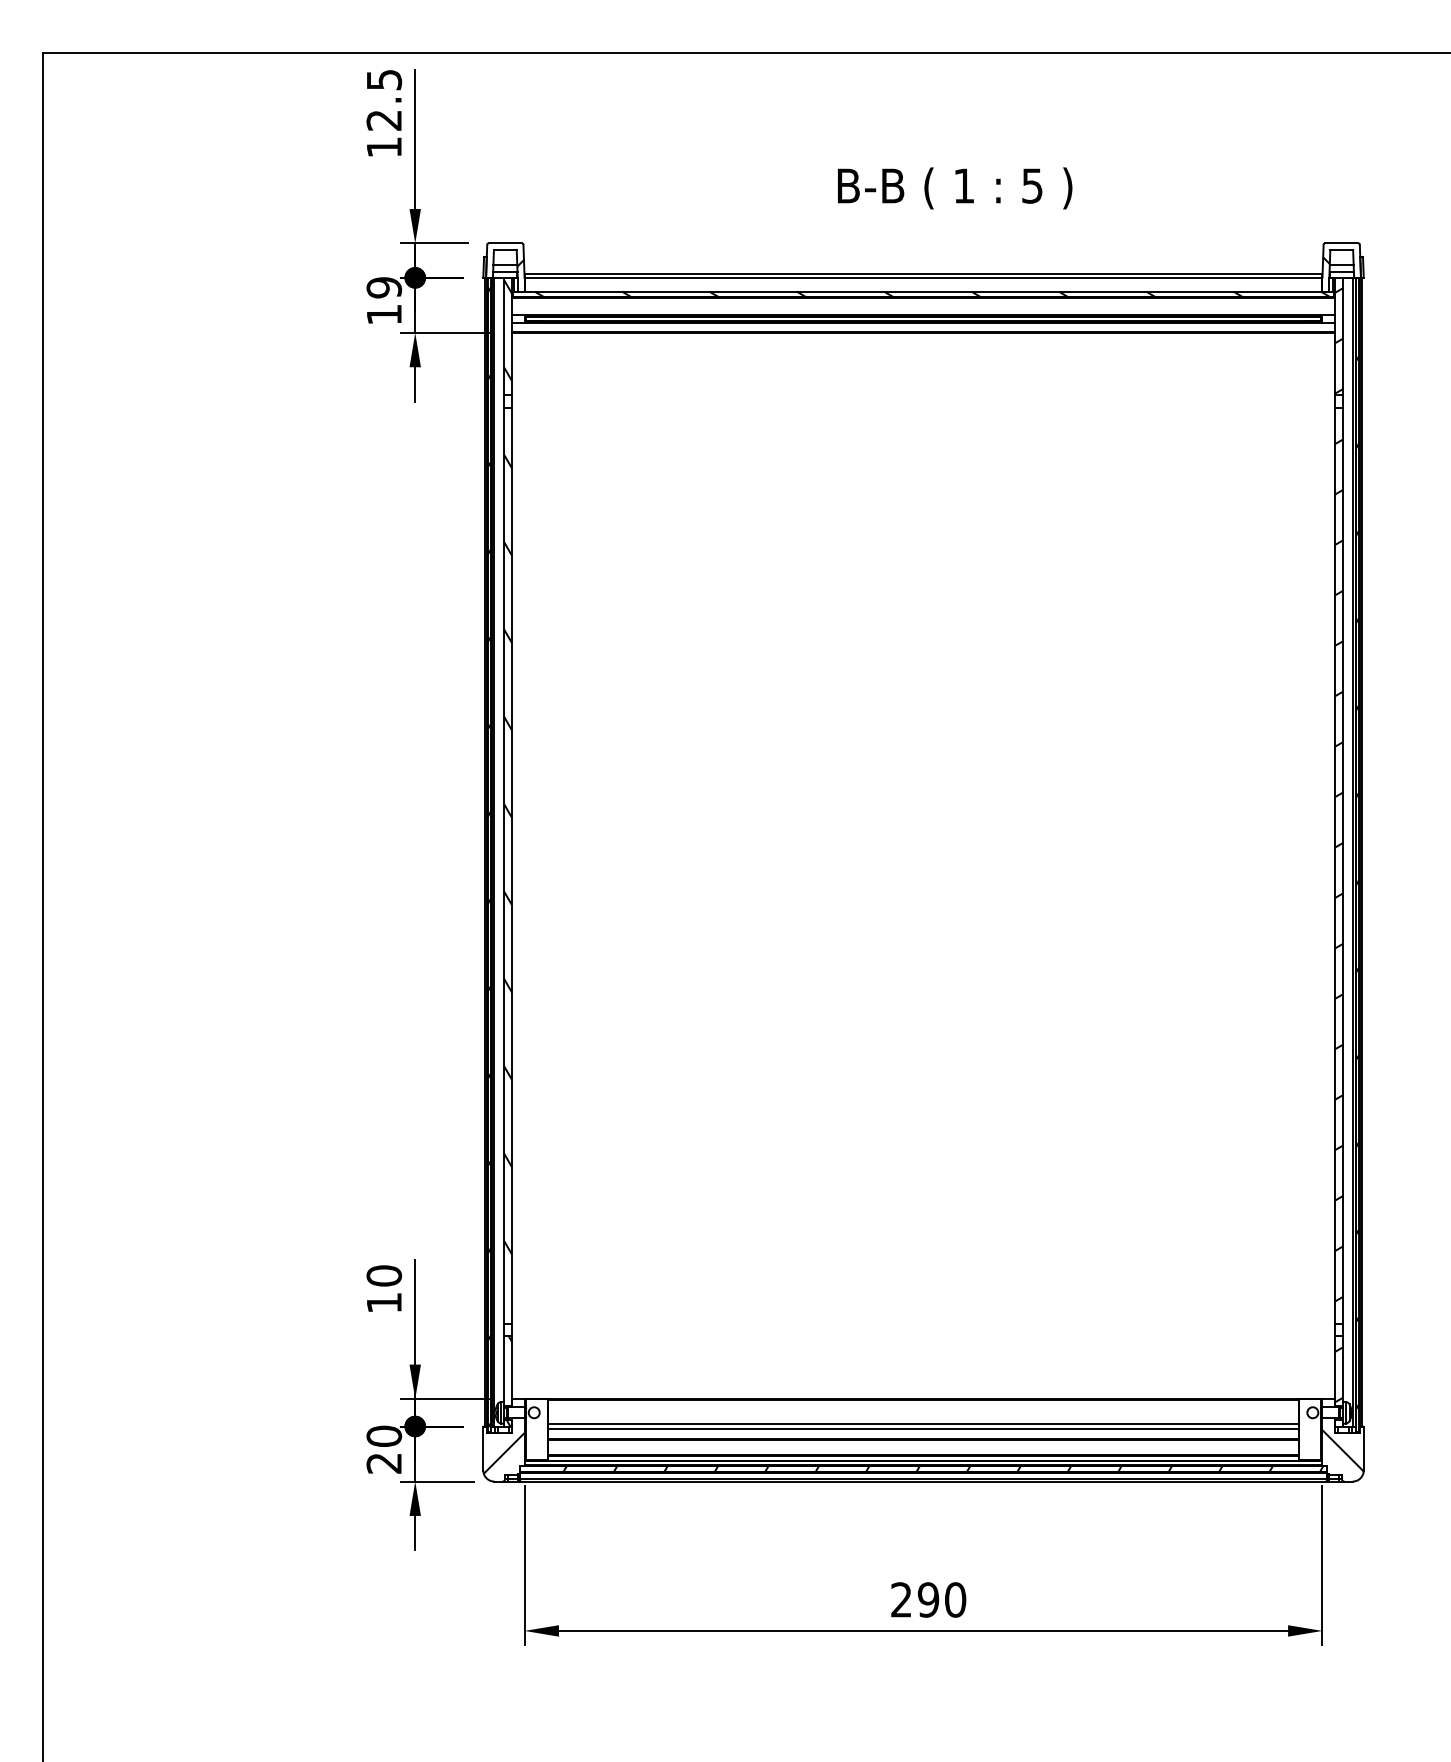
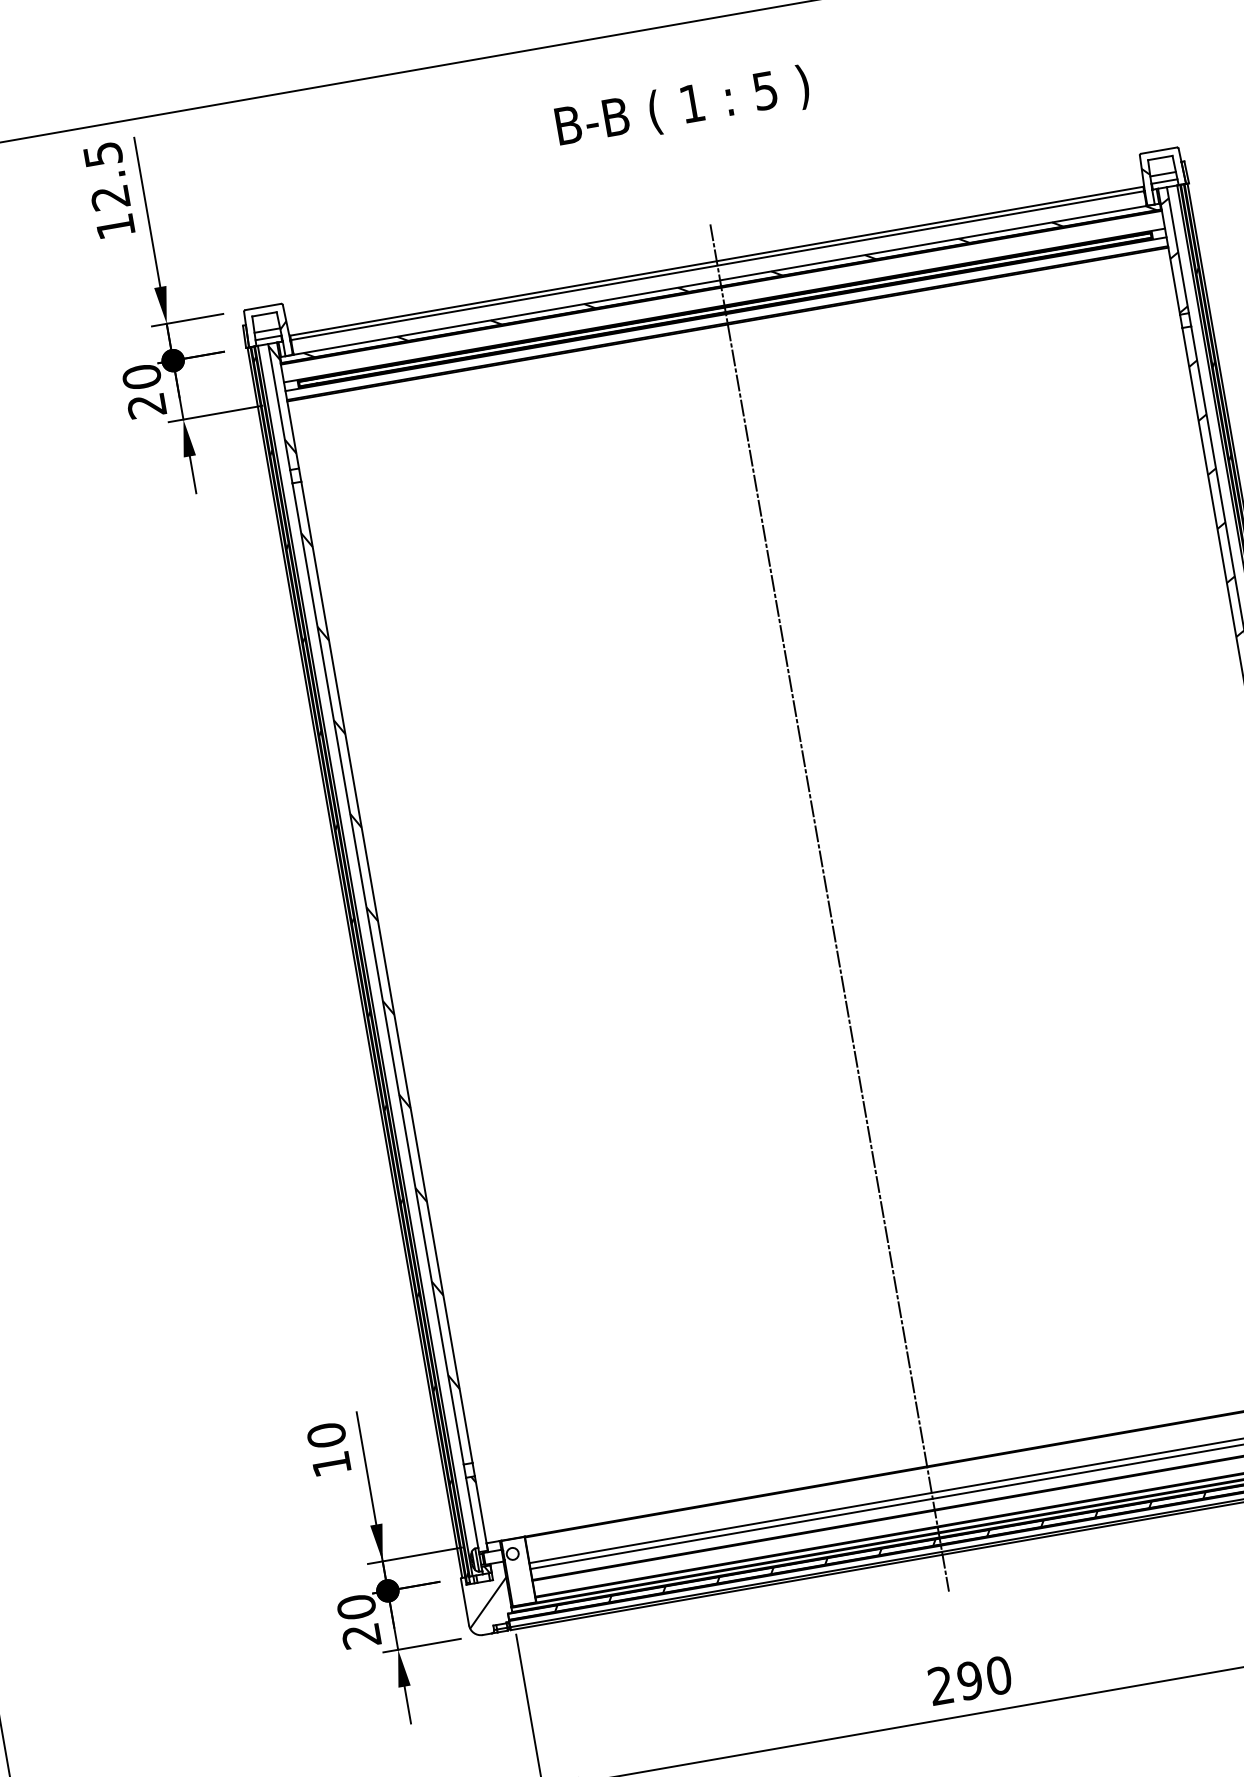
text: (955, 188) -> (683, 107), moved
text: (384, 301) -> (144, 391), 19 -> 20
line: (923, 877) -> (829, 907), added

